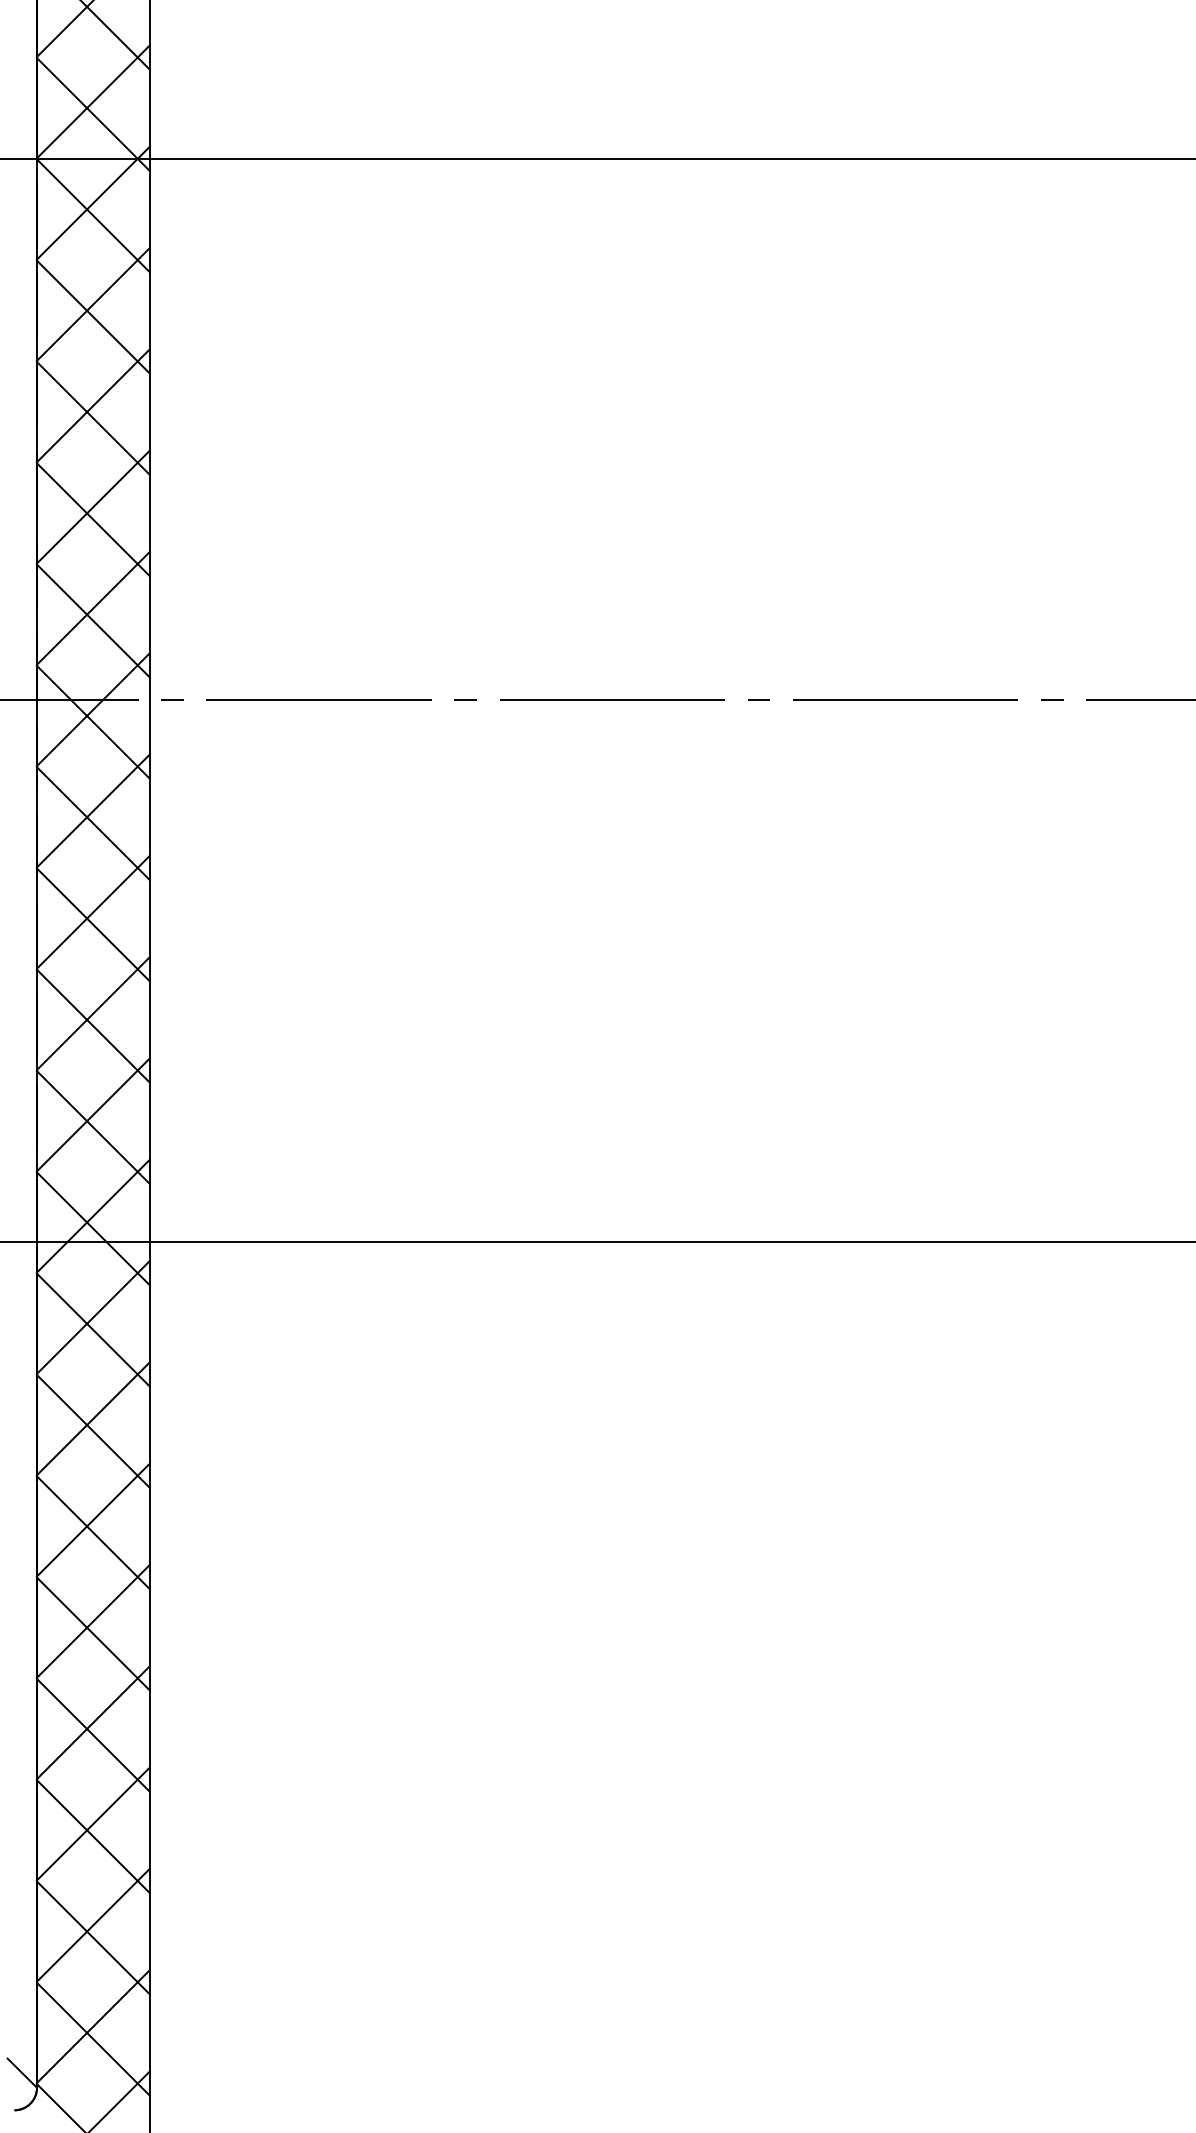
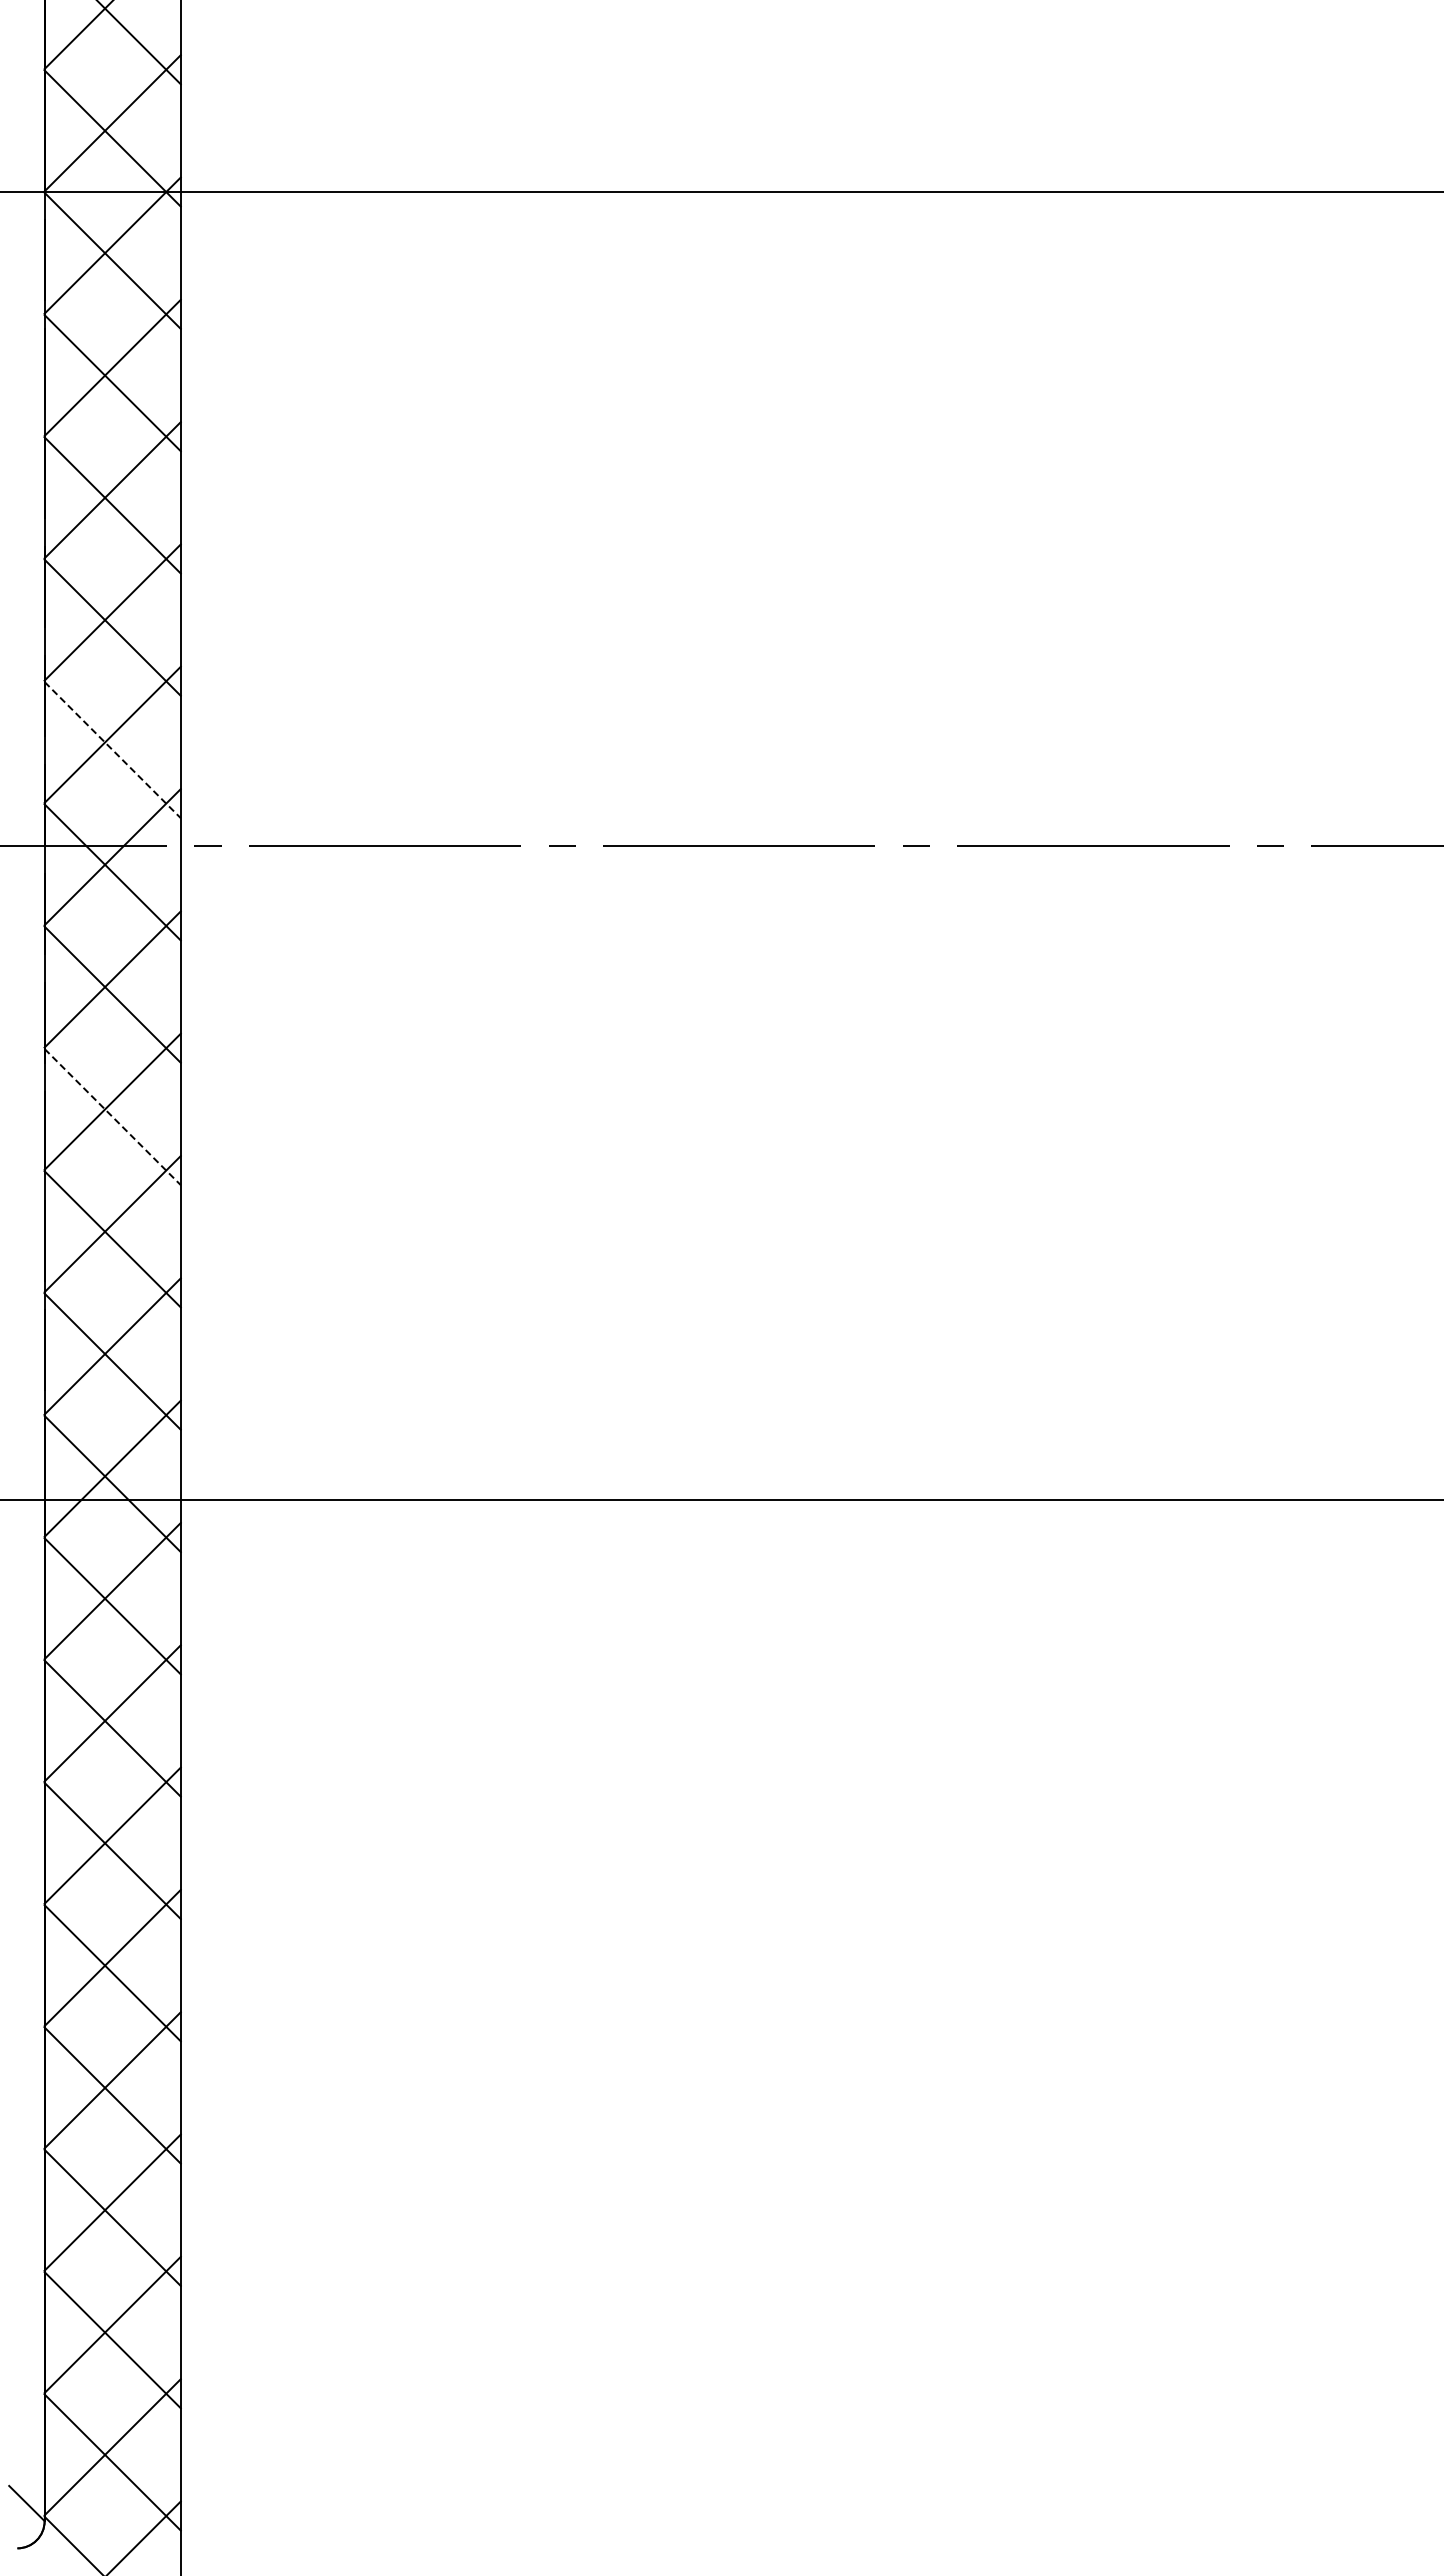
line: (94, 621) -> (113, 750), solid -> dashed
line: (94, 925) -> (113, 1117), solid -> dashed

